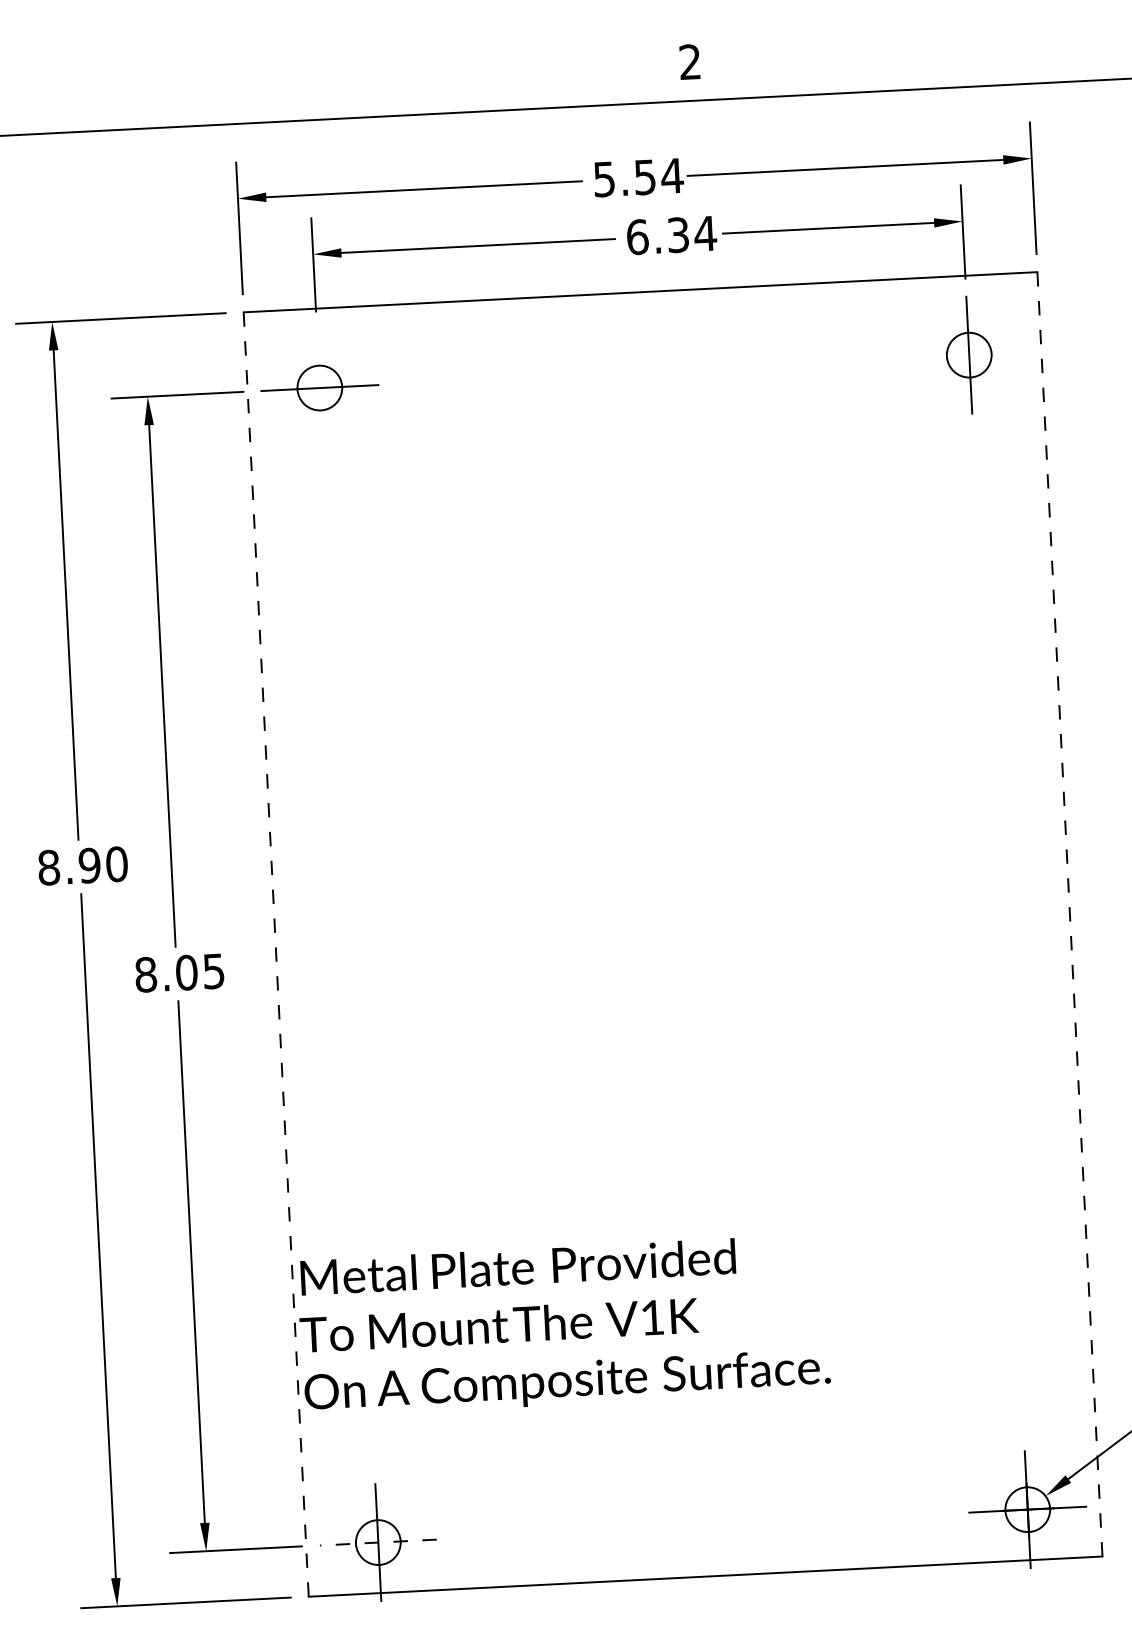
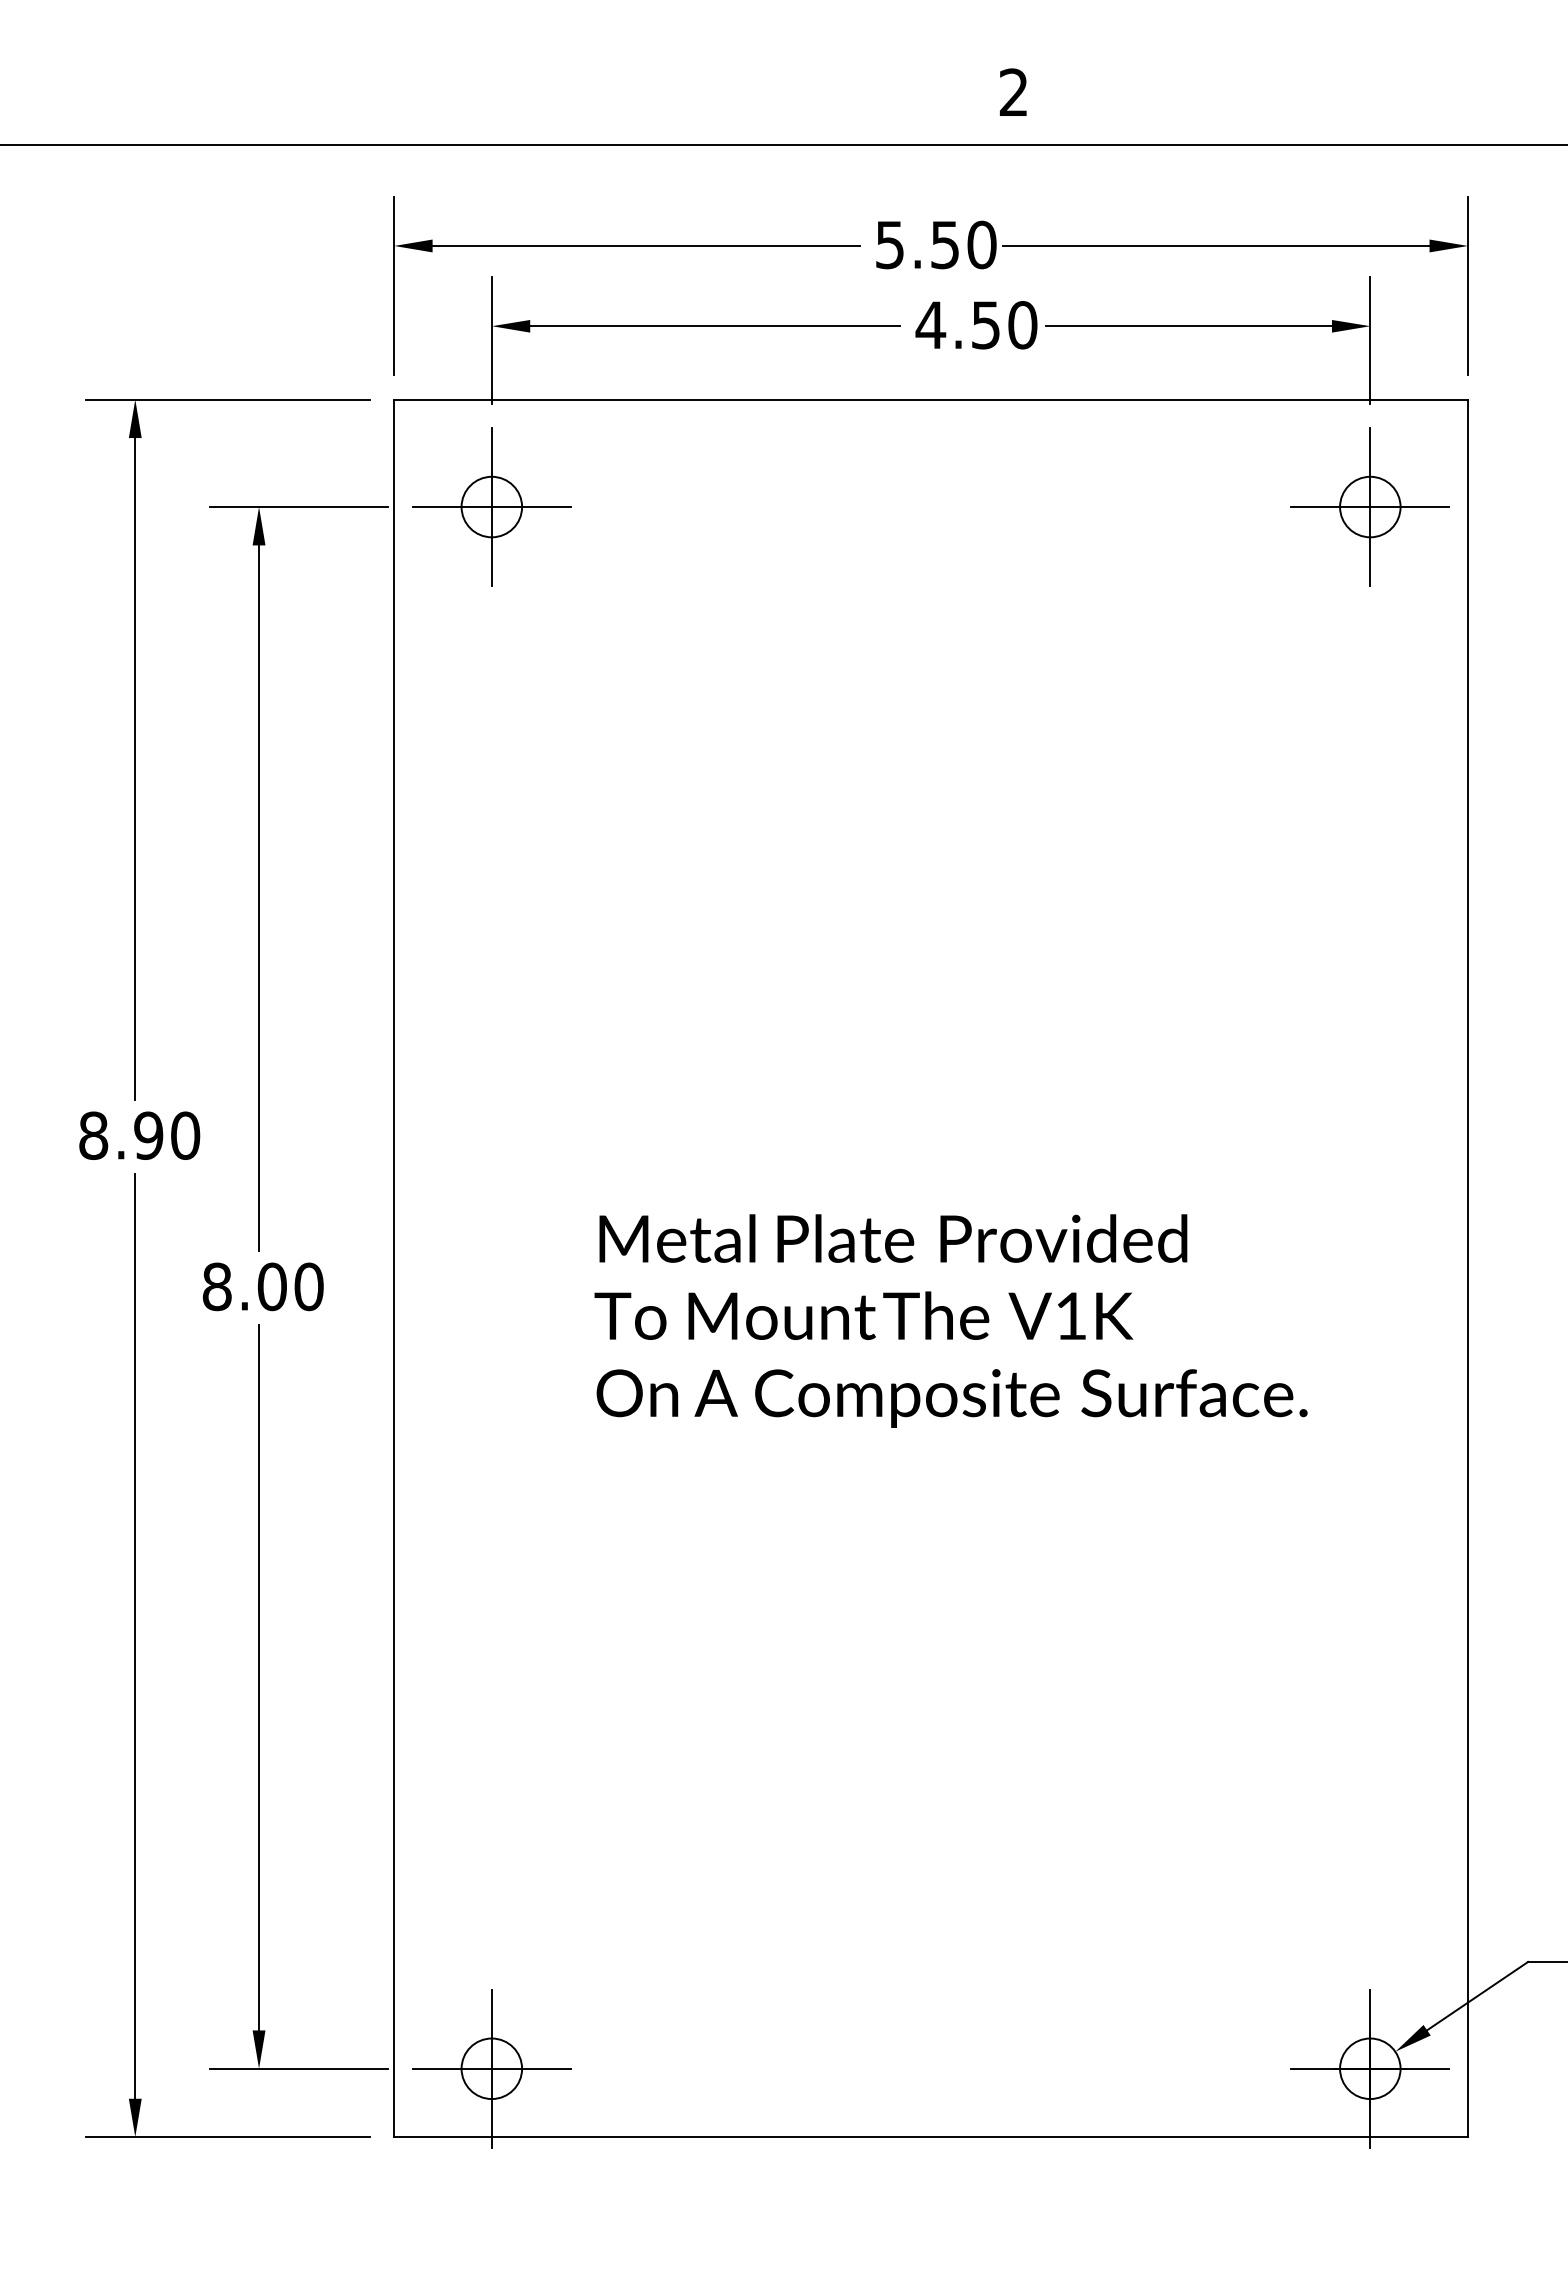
text: (672, 175) -> (981, 244), 5.54 -> 5.50
text: (671, 235) -> (976, 325), 6.34 -> 4.50
line: (969, 355) -> (1370, 507), added
line: (319, 387) -> (491, 506), added
line: (1069, 914) -> (1467, 1268), dashed -> solid
line: (276, 954) -> (394, 1268), dashed -> solid
text: (213, 971) -> (308, 1286), 8.05 -> 8.00
text: (563, 1325) -> (950, 1320), moved
line: (378, 1542) -> (491, 2068), dashed -> solid

